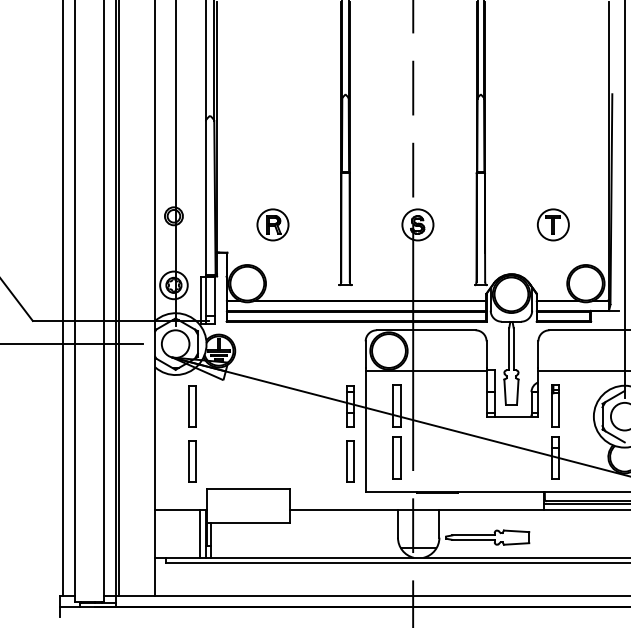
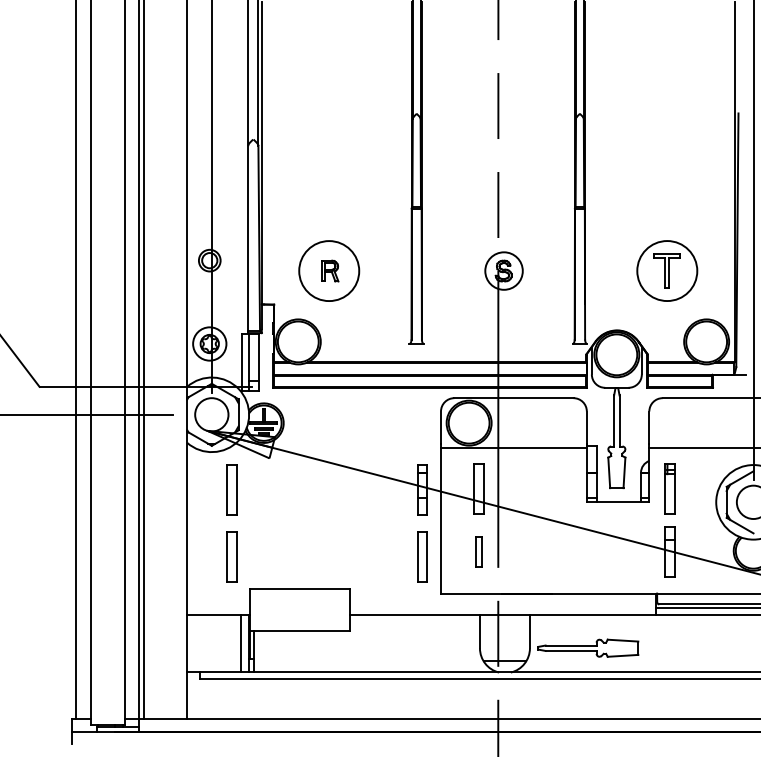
circle: (272, 224) -> (328, 270), size x1.6
part: (553, 224) -> (667, 270), size x1.6
part: (396, 457) -> (478, 551), size x0.6

